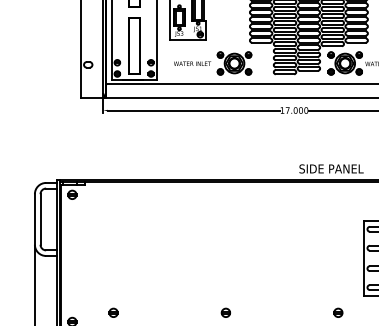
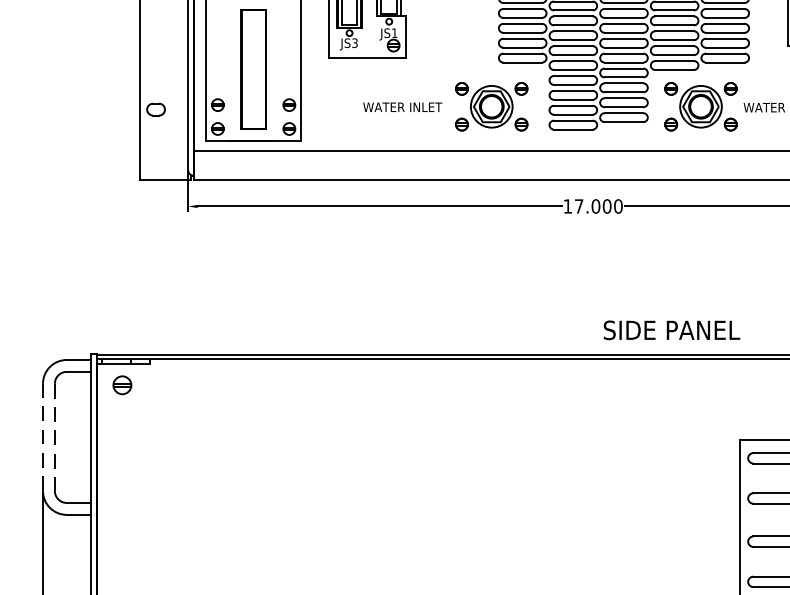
part: (213, 63) -> (447, 106), moved
line: (34, 218) -> (42, 435), solid -> dashed
line: (40, 219) -> (54, 437), solid -> dashed

